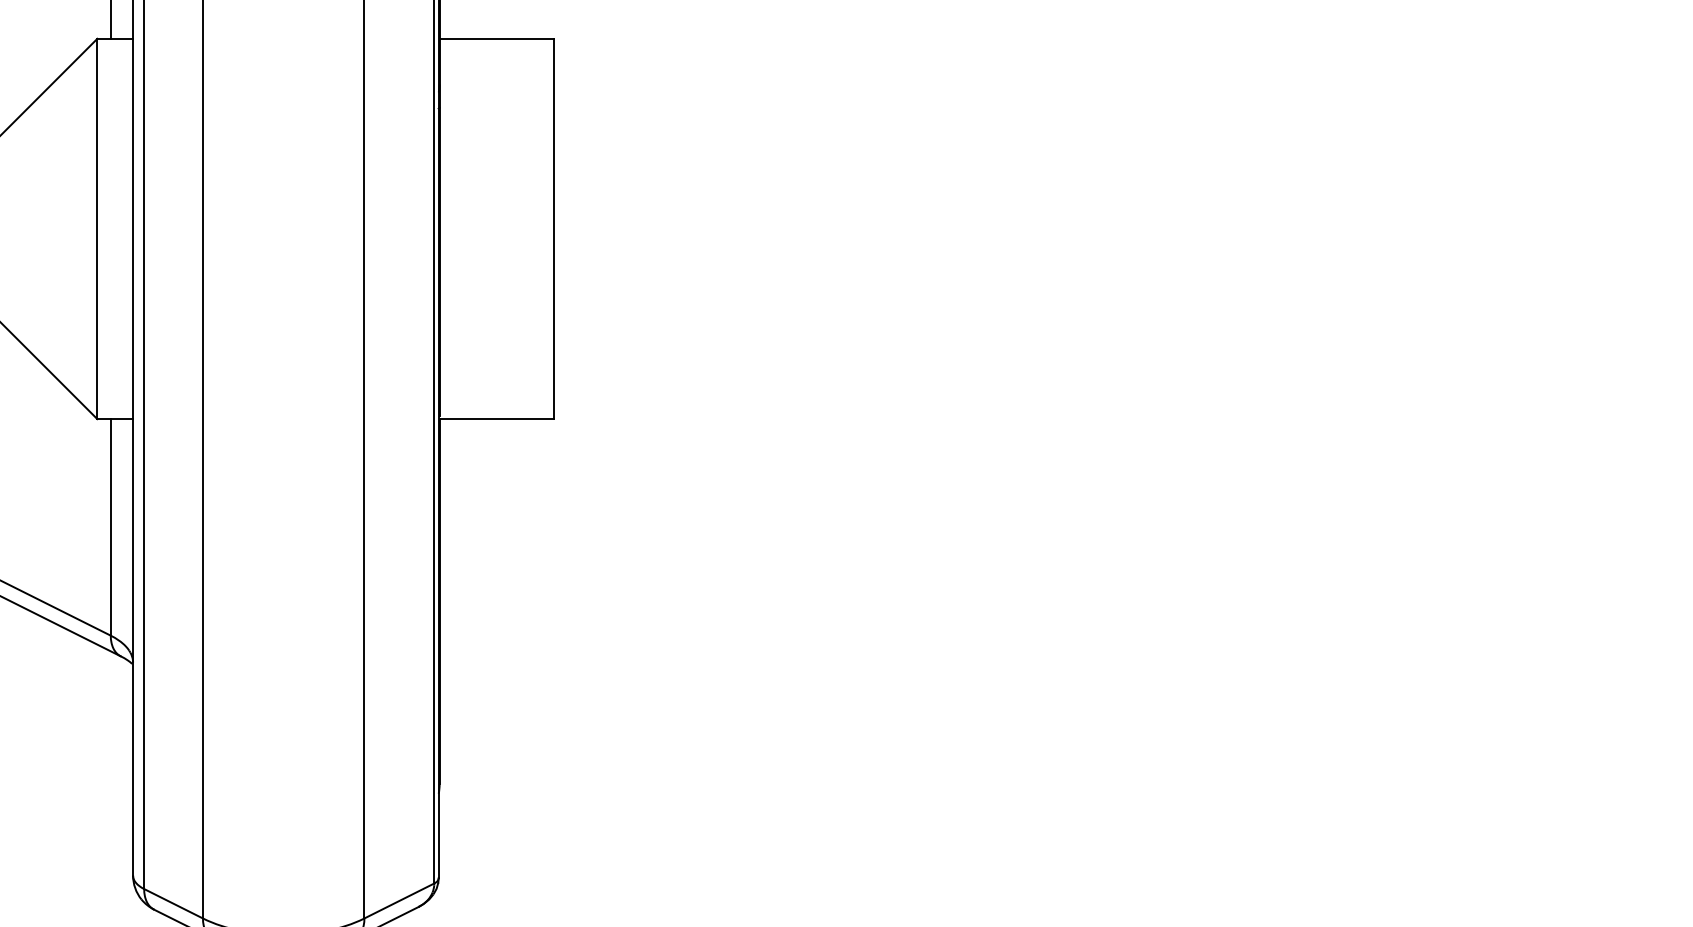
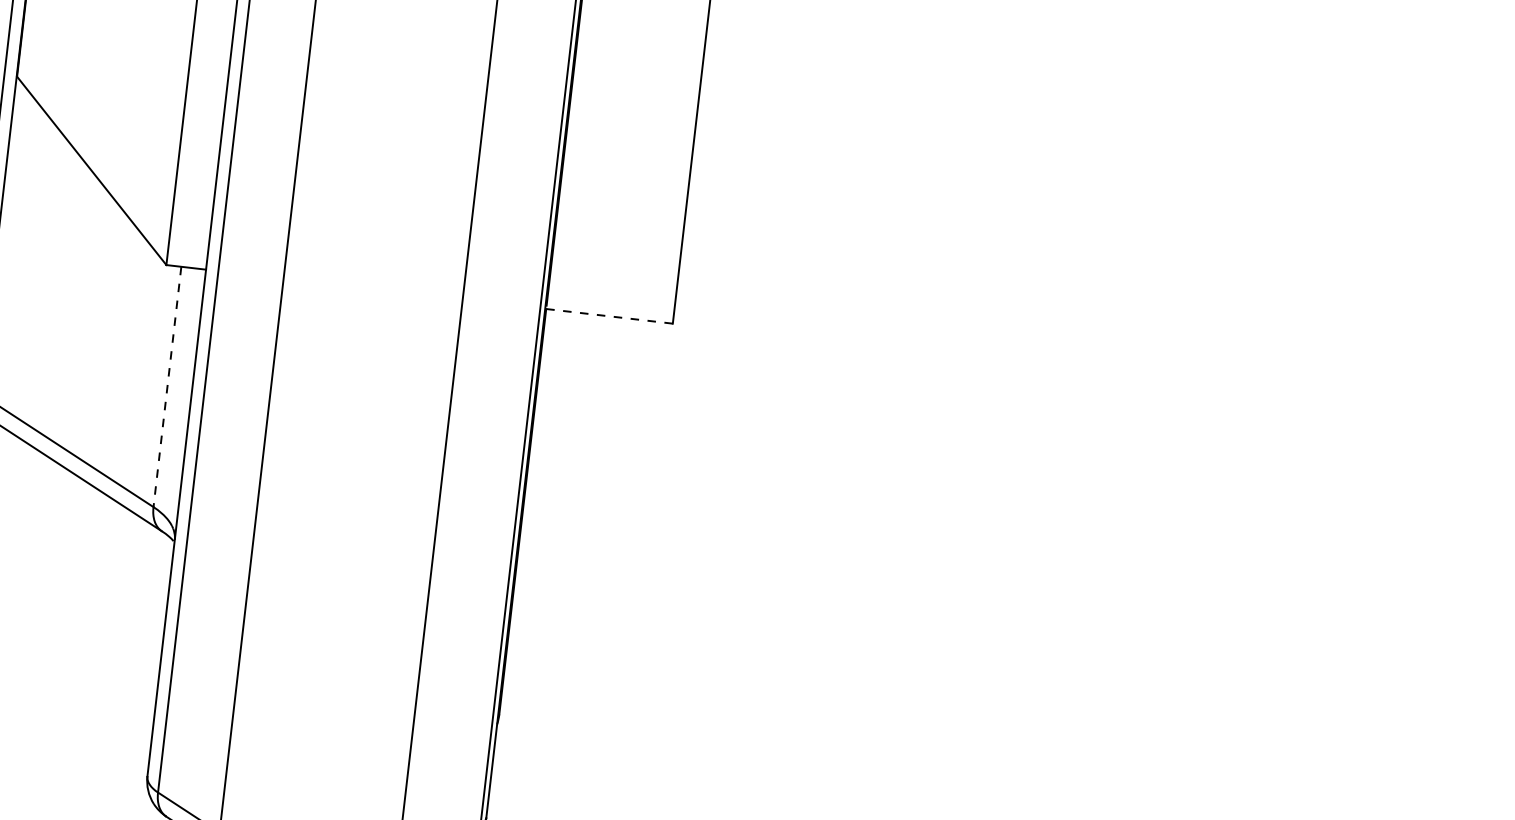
line: (496, 419) -> (609, 316), solid -> dashed
line: (110, 527) -> (167, 387), solid -> dashed

